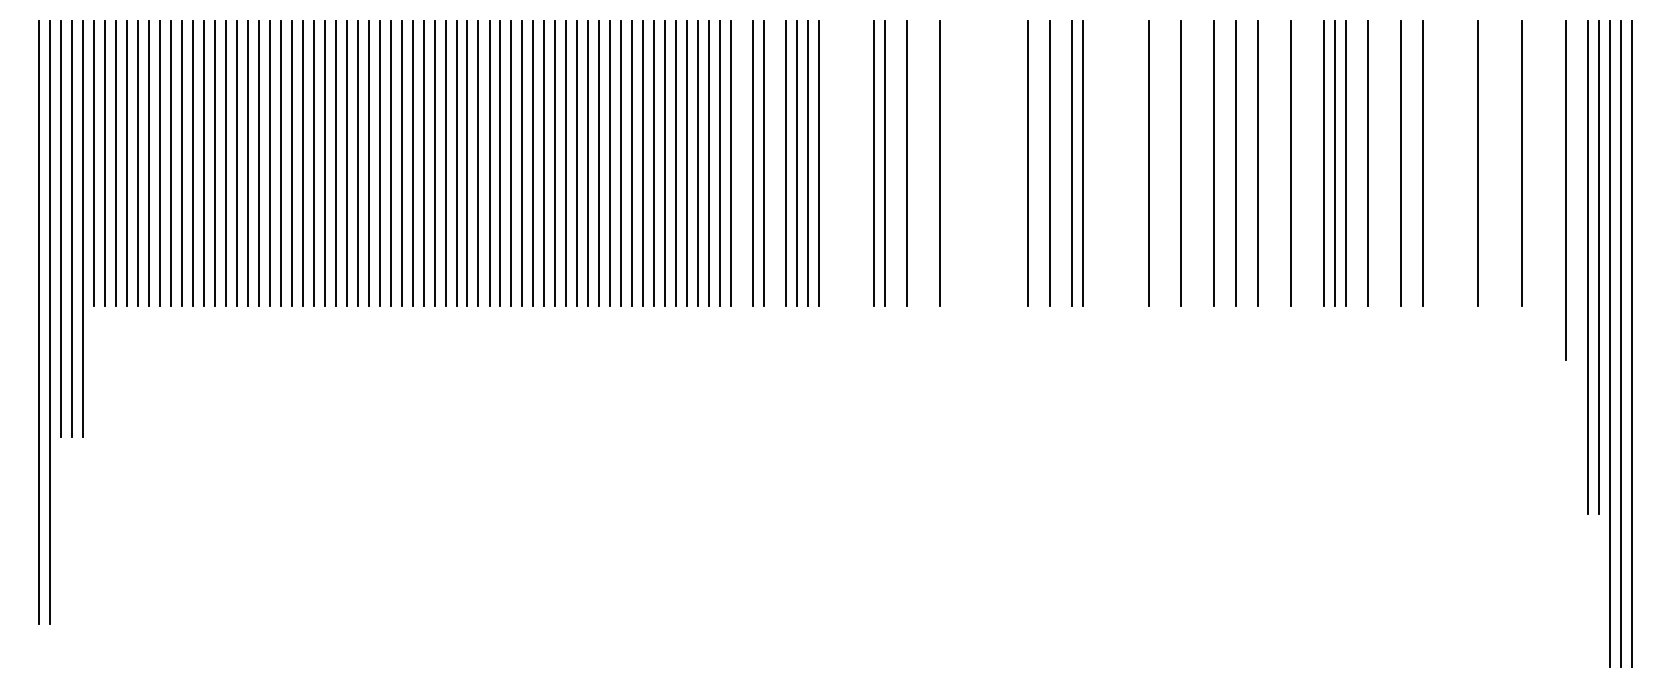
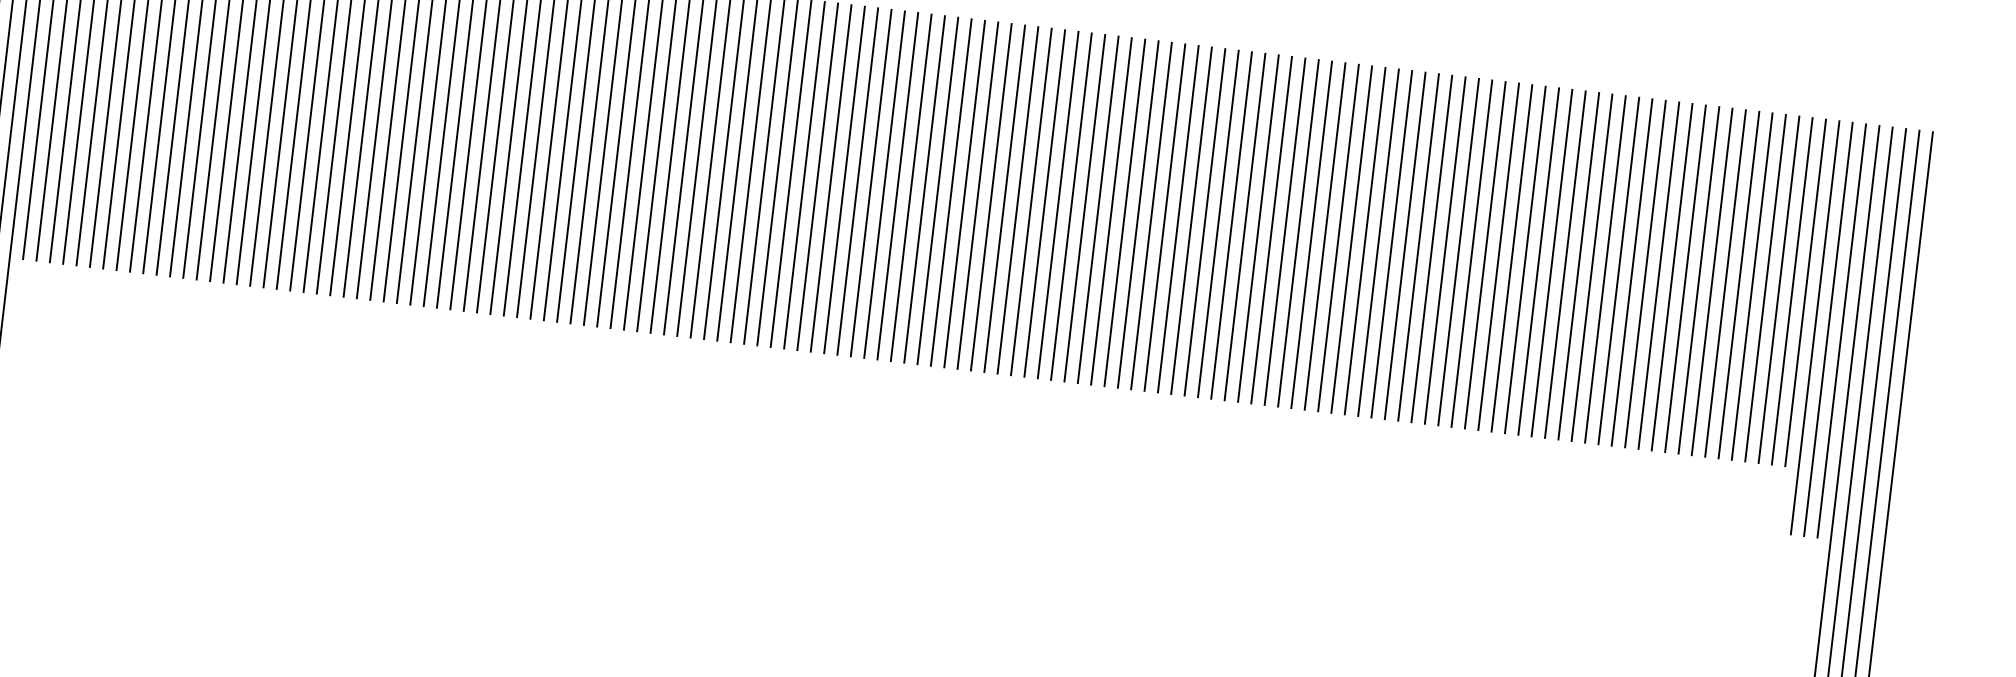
line: (742, 162) -> (831, 177), added
line: (775, 162) -> (871, 182), added
line: (829, 162) -> (937, 190), added
line: (840, 162) -> (950, 191), added
line: (851, 162) -> (964, 193), added
line: (862, 162) -> (977, 194), added
line: (917, 162) -> (1044, 202), added
line: (928, 162) -> (1057, 204), added
line: (950, 162) -> (1084, 207), added
line: (961, 162) -> (1097, 209), added
line: (972, 162) -> (1111, 210), added
line: (983, 162) -> (1124, 212), added
line: (994, 162) -> (1137, 213), added
line: (1005, 162) -> (1151, 215), added
line: (1016, 162) -> (1164, 216), added
line: (1038, 162) -> (1191, 220), added
line: (1060, 162) -> (1218, 223), added
line: (1104, 162) -> (1271, 229), added
line: (1115, 162) -> (1285, 231), added
line: (1126, 162) -> (1298, 232), added
line: (1137, 162) -> (1311, 234), added
line: (1170, 162) -> (1351, 238), added
line: (1192, 162) -> (1378, 242), added
line: (1203, 162) -> (1391, 243), added
line: (1225, 162) -> (1418, 246), added
line: (1247, 162) -> (1445, 249), added
line: (1269, 162) -> (1472, 253), added
line: (1280, 162) -> (1485, 254), added
line: (1302, 162) -> (1512, 257), added
line: (1313, 162) -> (1525, 259), added
line: (1357, 162) -> (1579, 265), added
line: (1379, 162) -> (1605, 268), added
line: (1390, 162) -> (1619, 270), added
line: (1412, 162) -> (1645, 273), added
line: (1434, 162) -> (1672, 276), added
line: (1445, 162) -> (1686, 278), added
line: (1456, 162) -> (1699, 279), added
line: (1466, 162) -> (1711, 281), added
line: (1489, 162) -> (1739, 284), added
line: (1510, 162) -> (1765, 287), added
line: (1543, 162) -> (1805, 292), added
line: (895, 163) -> (1017, 200), added
line: (1093, 163) -> (1258, 229), added
line: (1159, 163) -> (1338, 238), added
line: (1499, 163) -> (1751, 287), added
line: (1532, 163) -> (1791, 291), added
line: (1554, 190) -> (1814, 327), added
line: (1576, 190) -> (1841, 330), added

